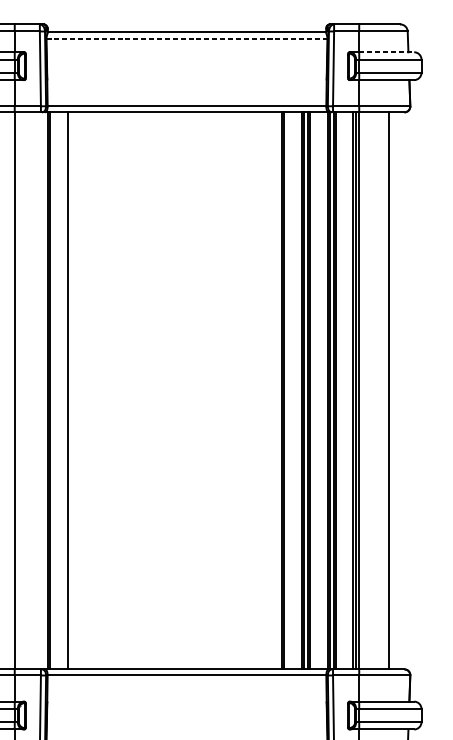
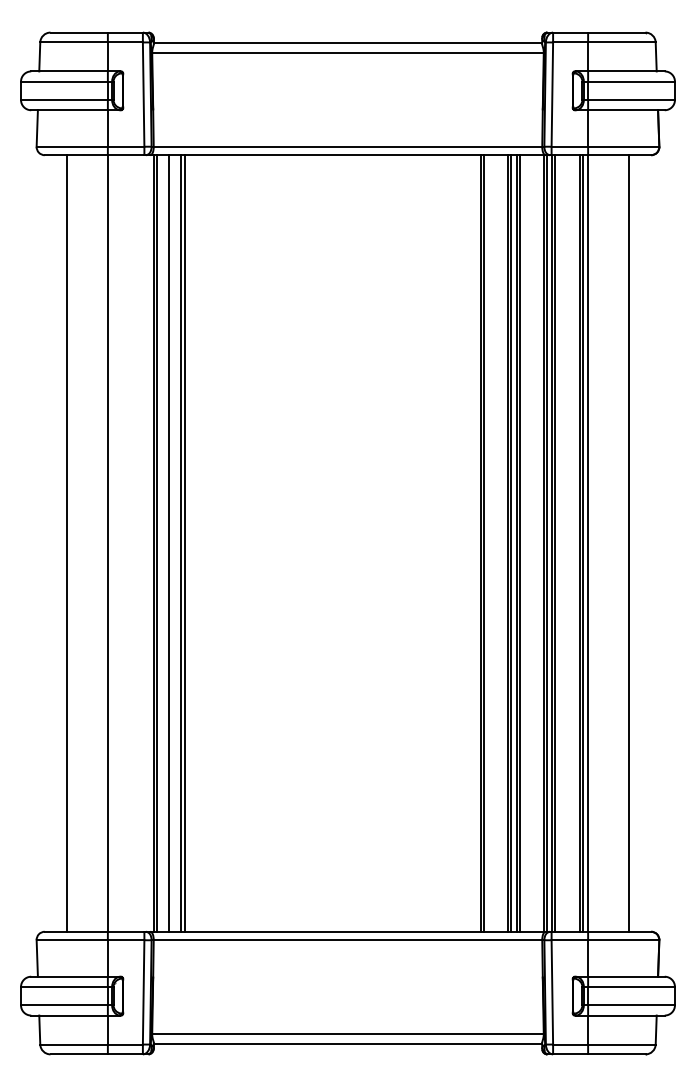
line: (187, 38) -> (348, 52), dashed -> solid
line: (386, 52) -> (626, 71), dashed -> solid
line: (58, 390) -> (169, 543), added
line: (69, 390) -> (184, 543), added

